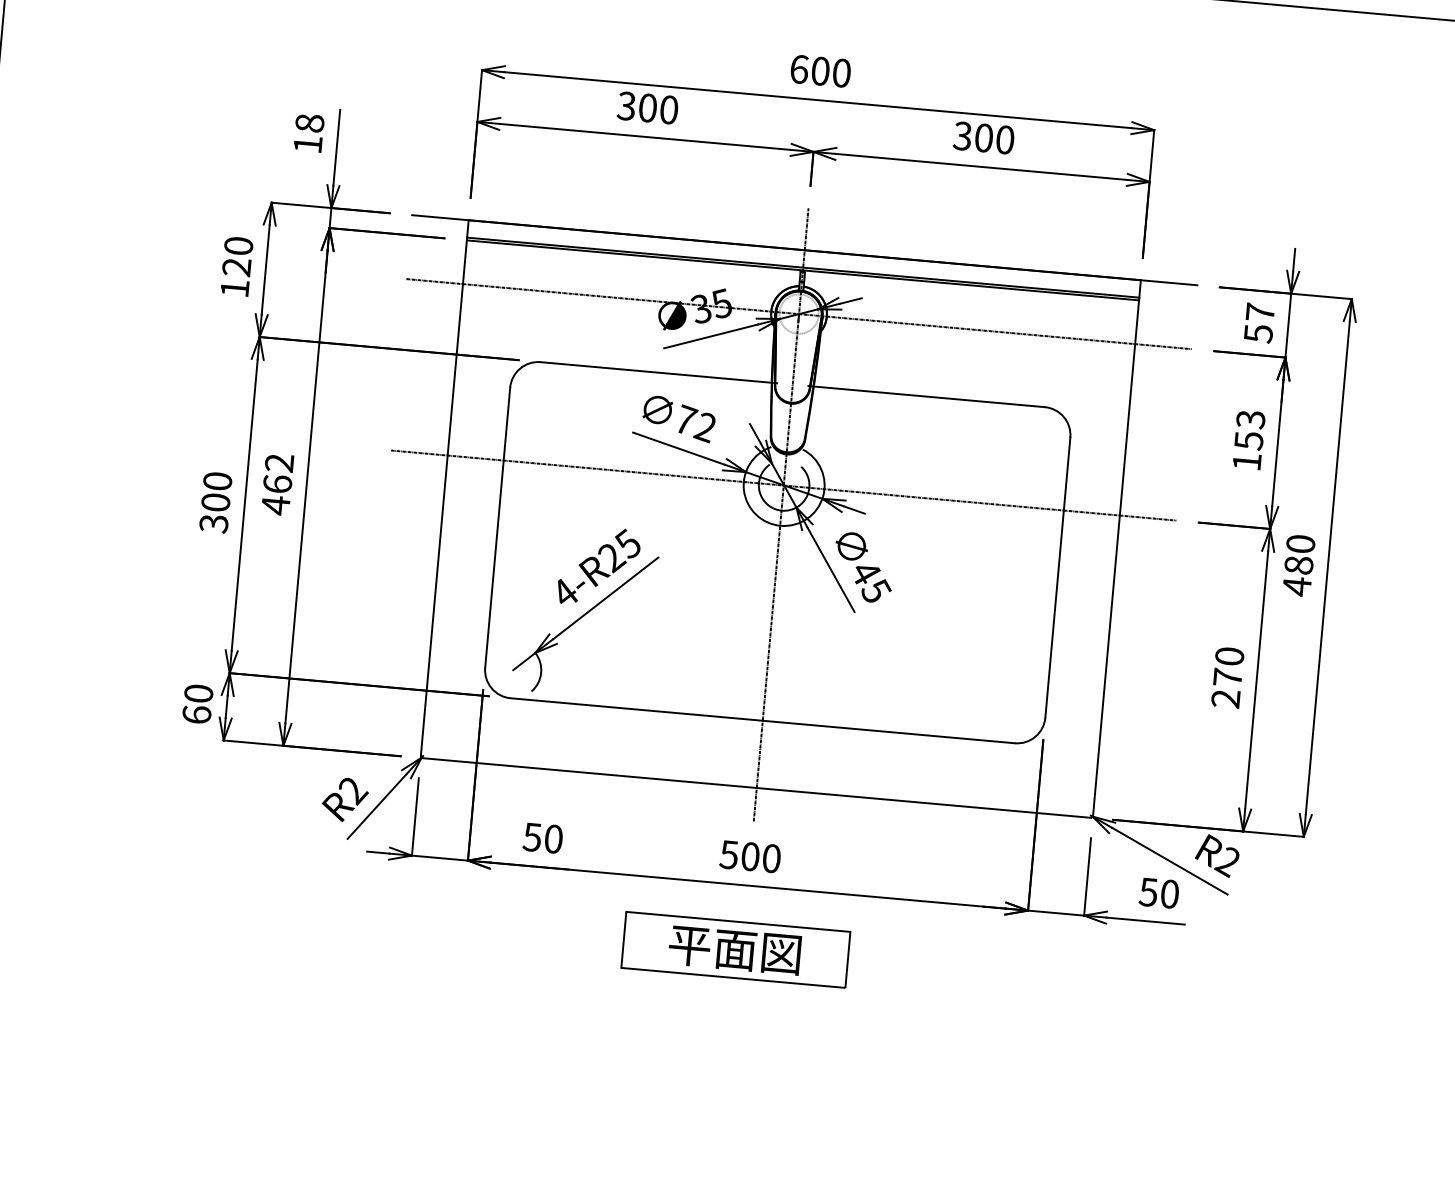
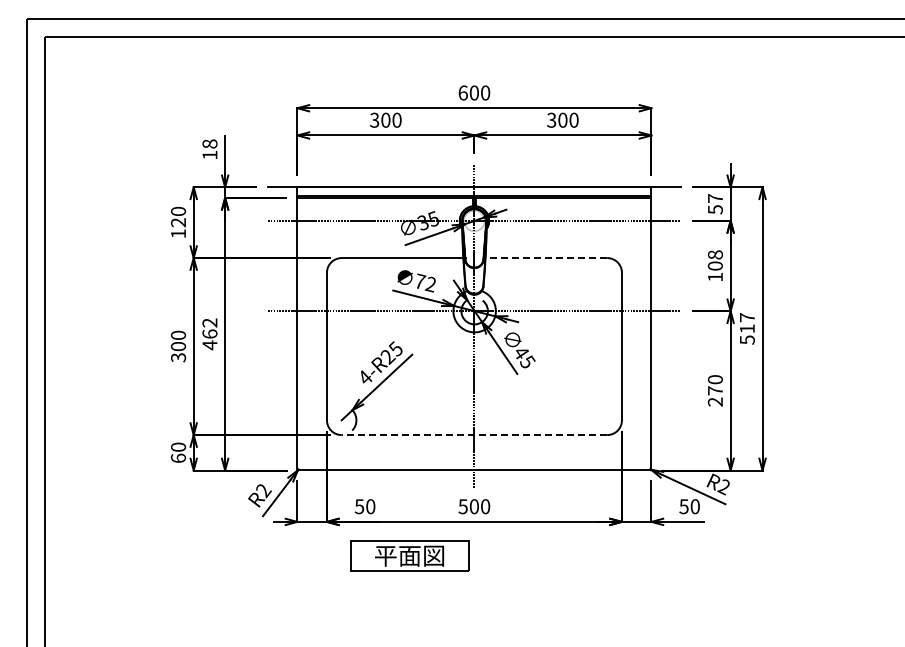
line: (925, 397) -> (544, 258), solid -> dashed
text: (1248, 429) -> (714, 260), 153 -> 108
text: (1297, 566) -> (746, 329), 480 -> 517
line: (762, 721) -> (474, 435), solid -> dashed
part: (734, 948) -> (409, 555), moved

